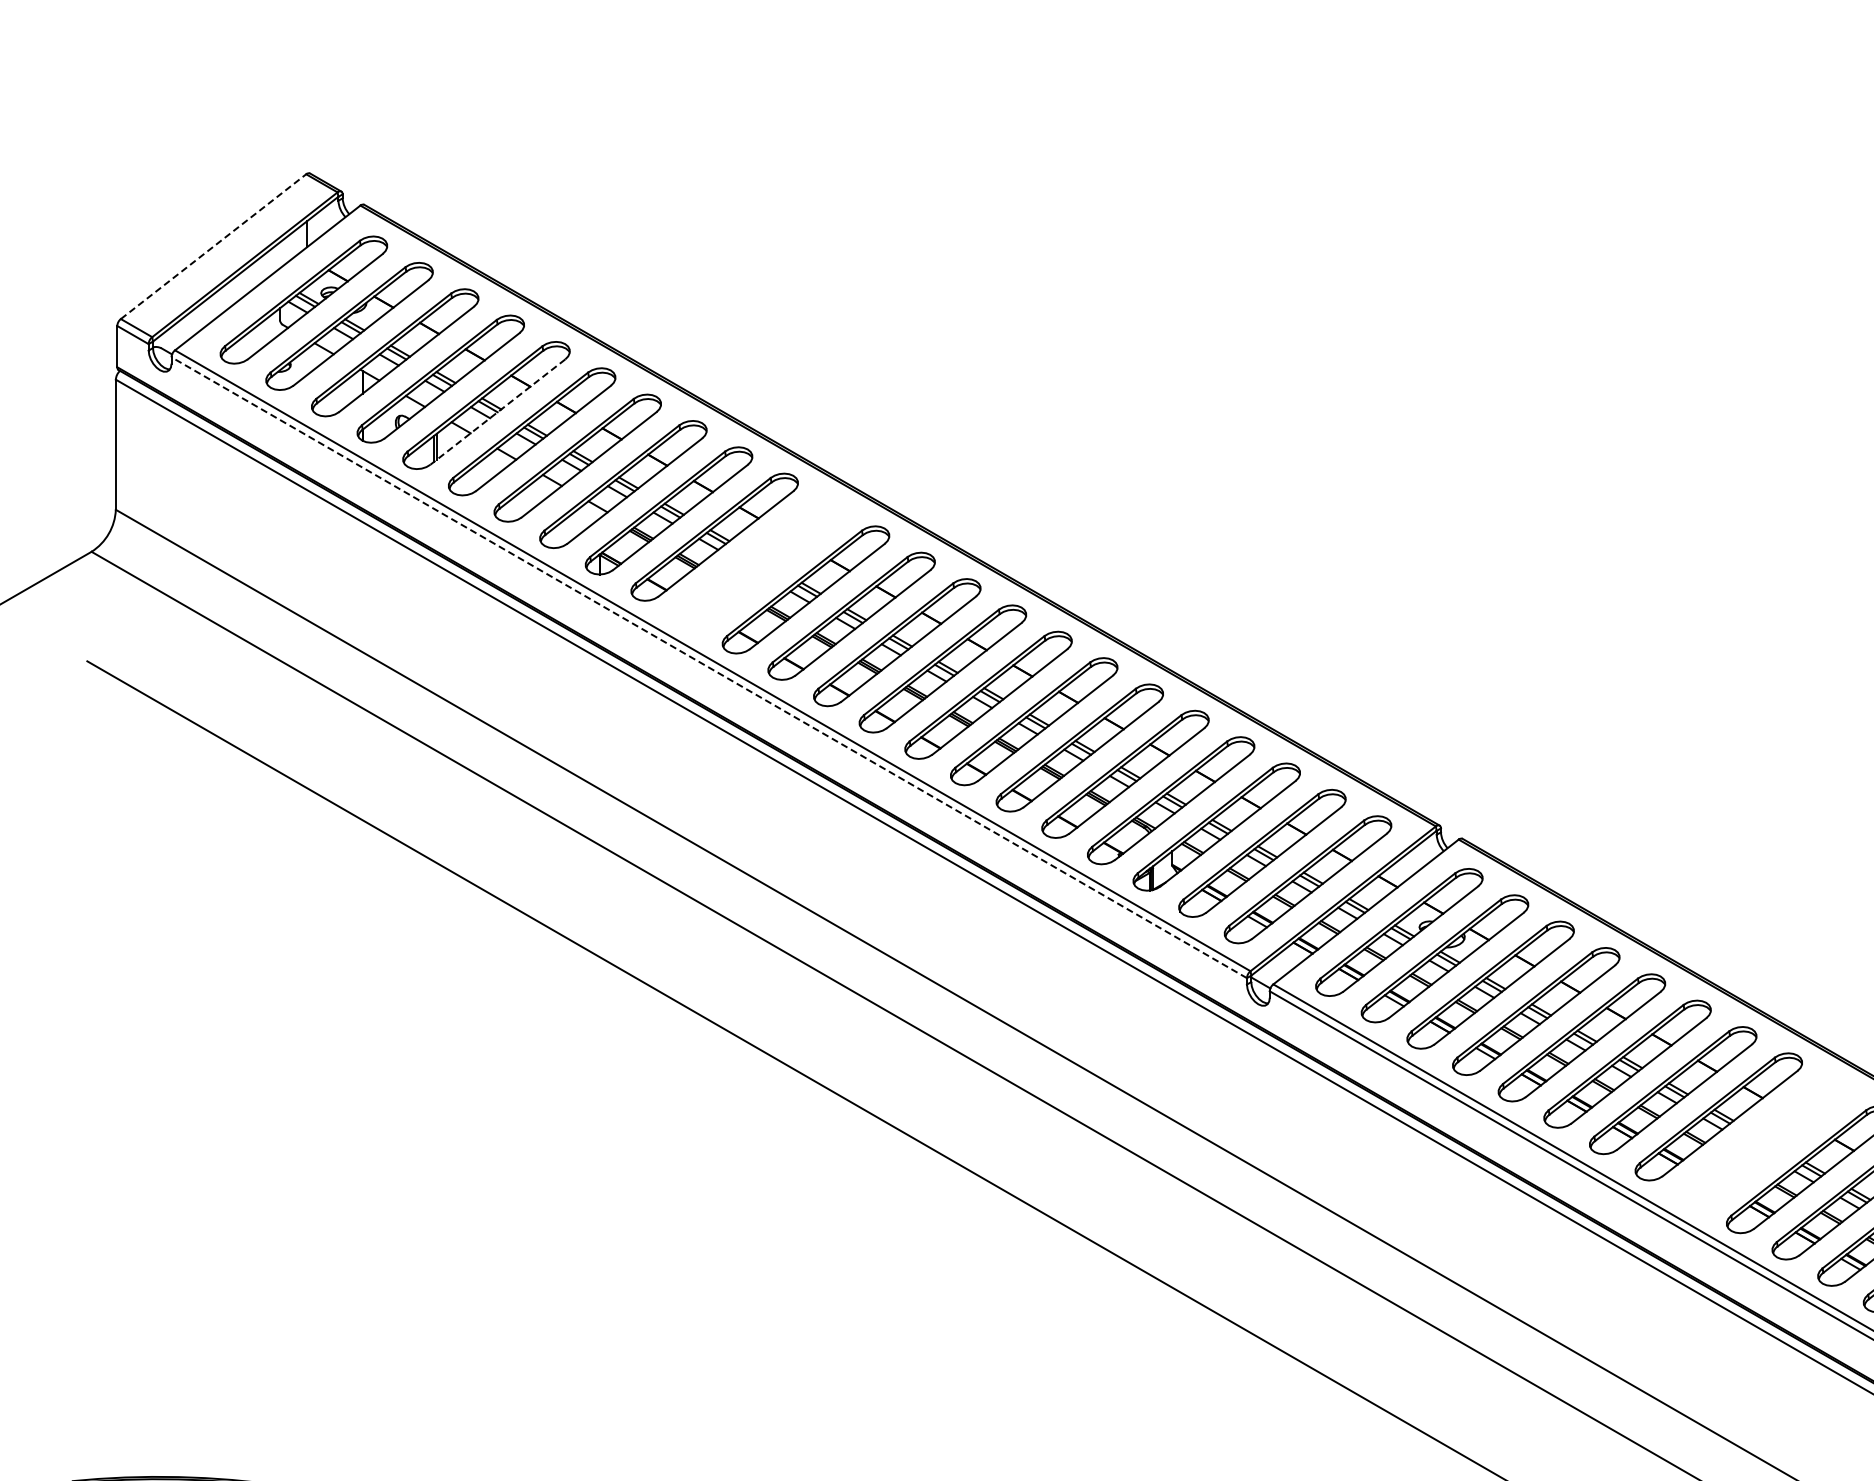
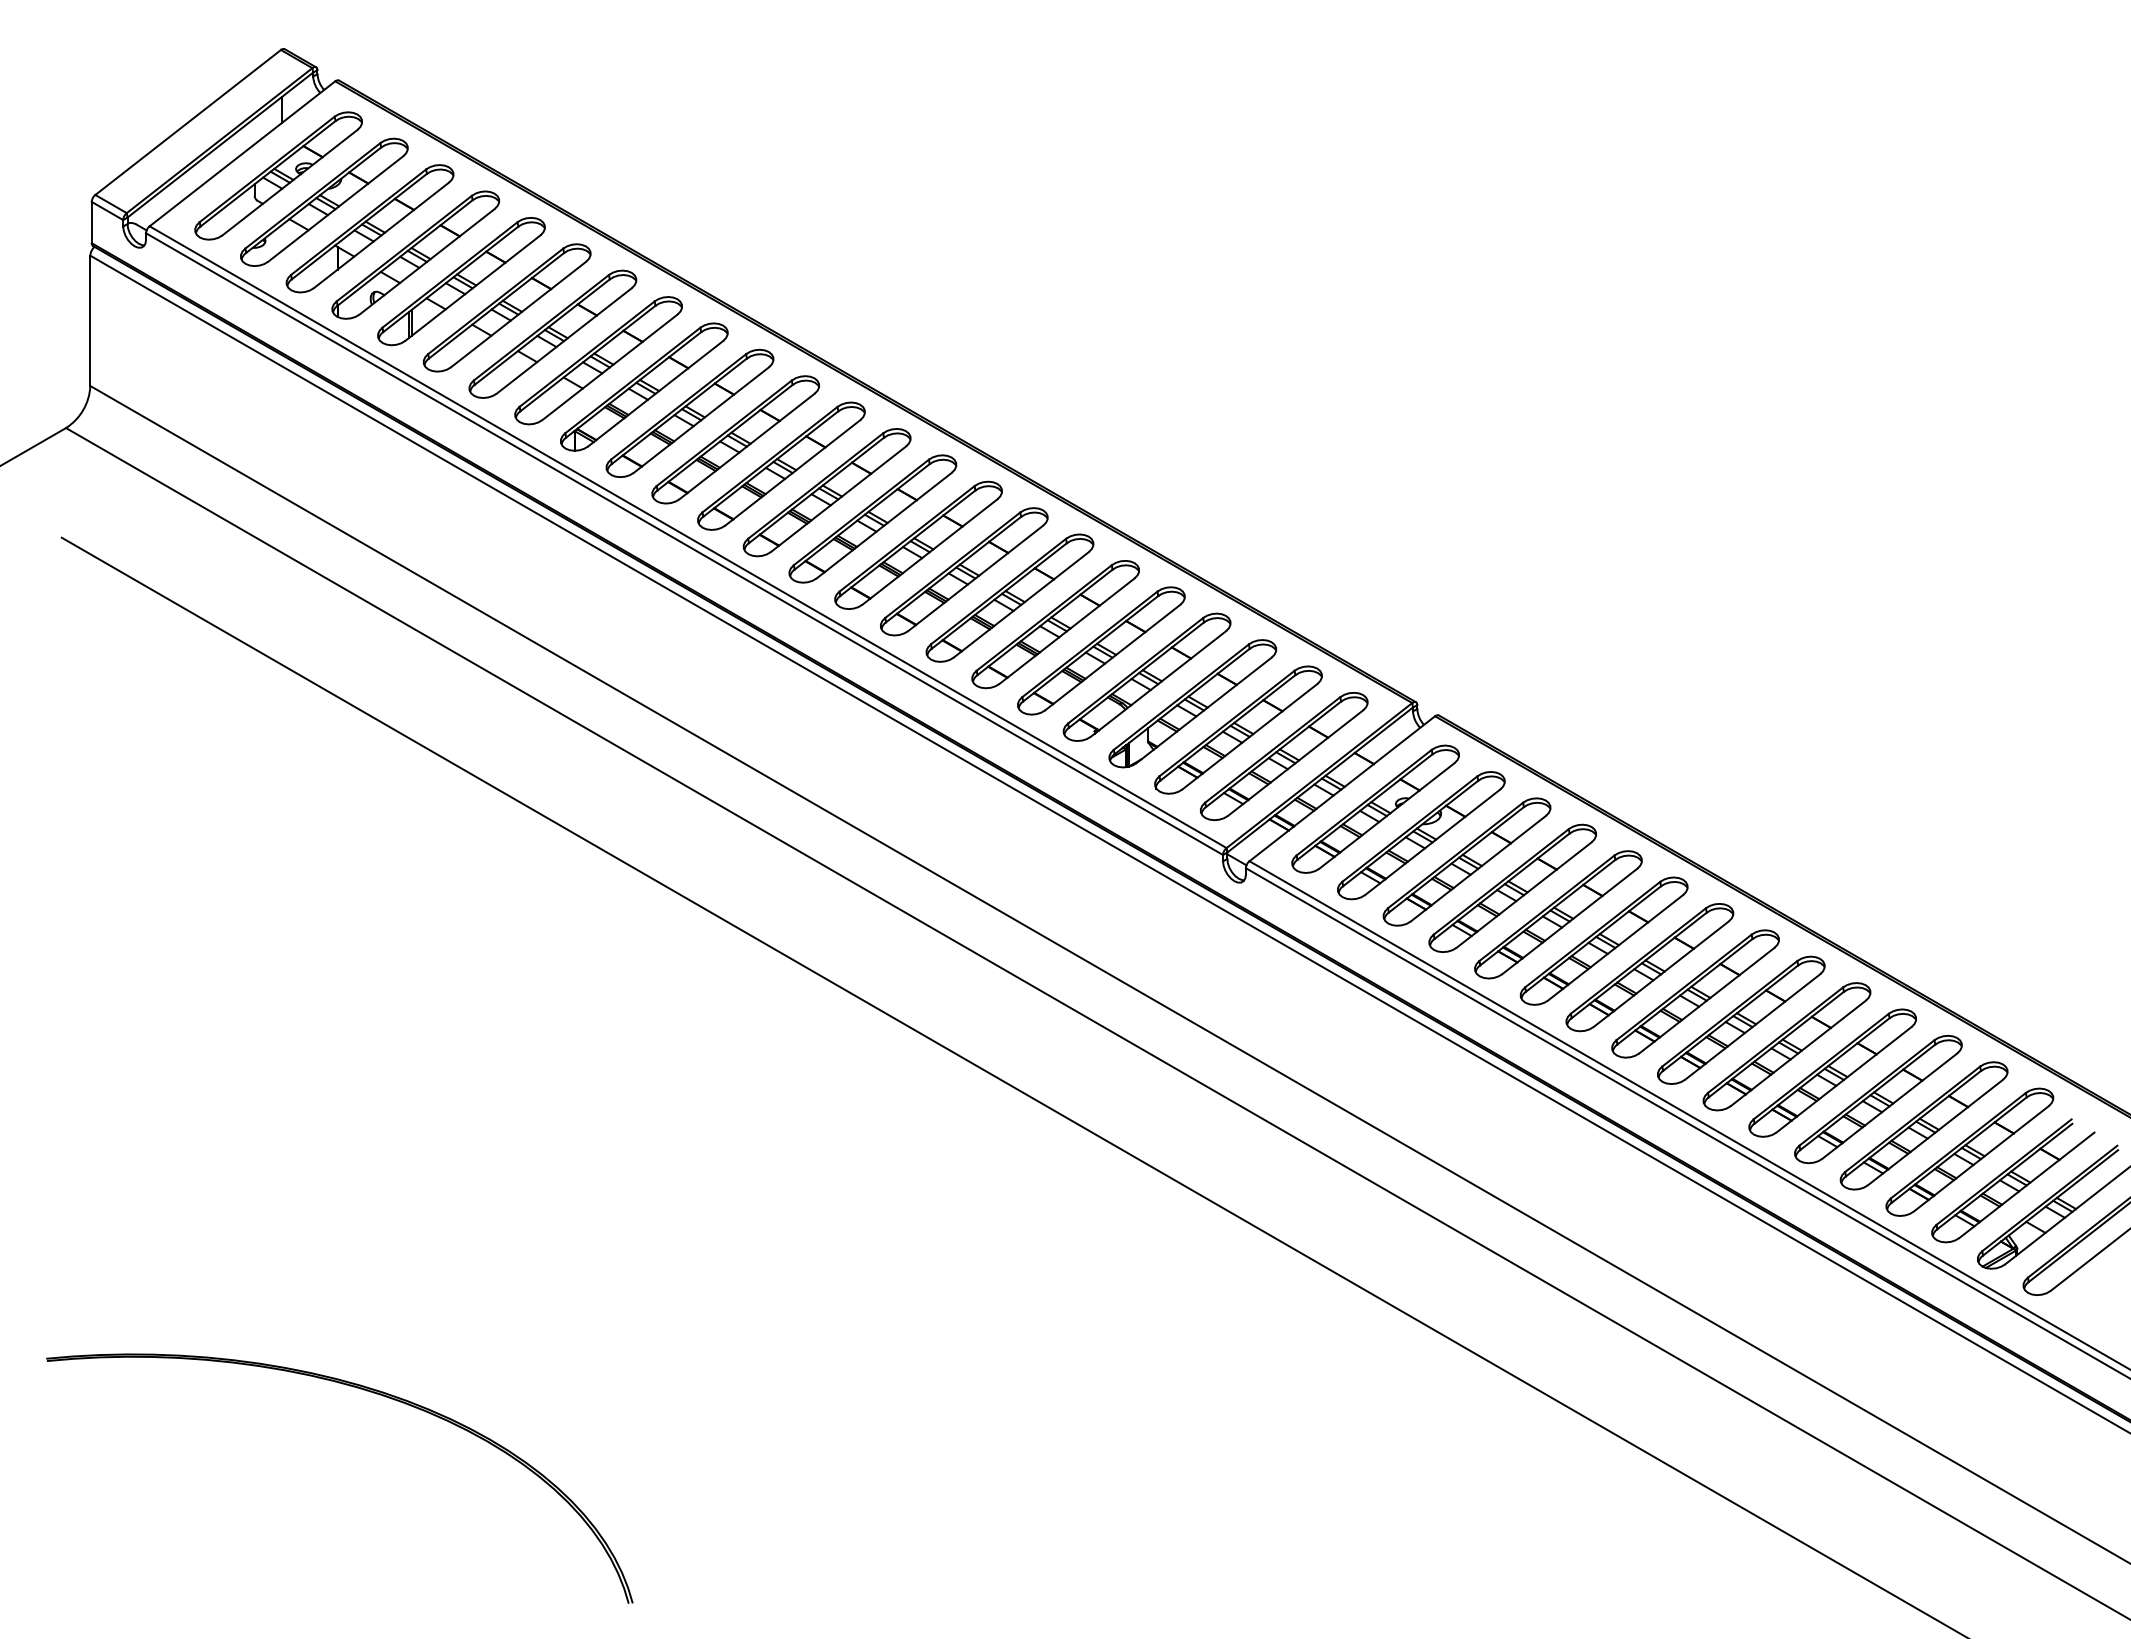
line: (213, 246) -> (188, 122), dashed -> solid
line: (497, 412) -> (472, 288), dashed -> solid
part: (760, 563) -> (735, 439), added
line: (709, 668) -> (684, 544), dashed -> solid
part: (1764, 1142) -> (1741, 1019), added

